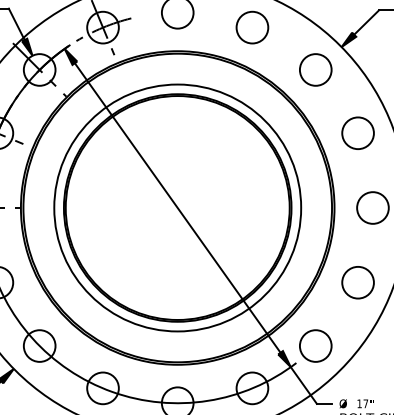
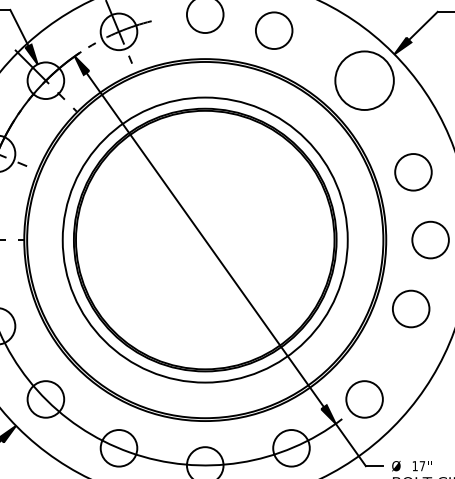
circle: (252, 27) -> (274, 30), moved
circle: (315, 69) -> (364, 80), size x1.6
circle: (357, 132) -> (412, 171), moved
circle: (357, 282) -> (410, 308), moved

